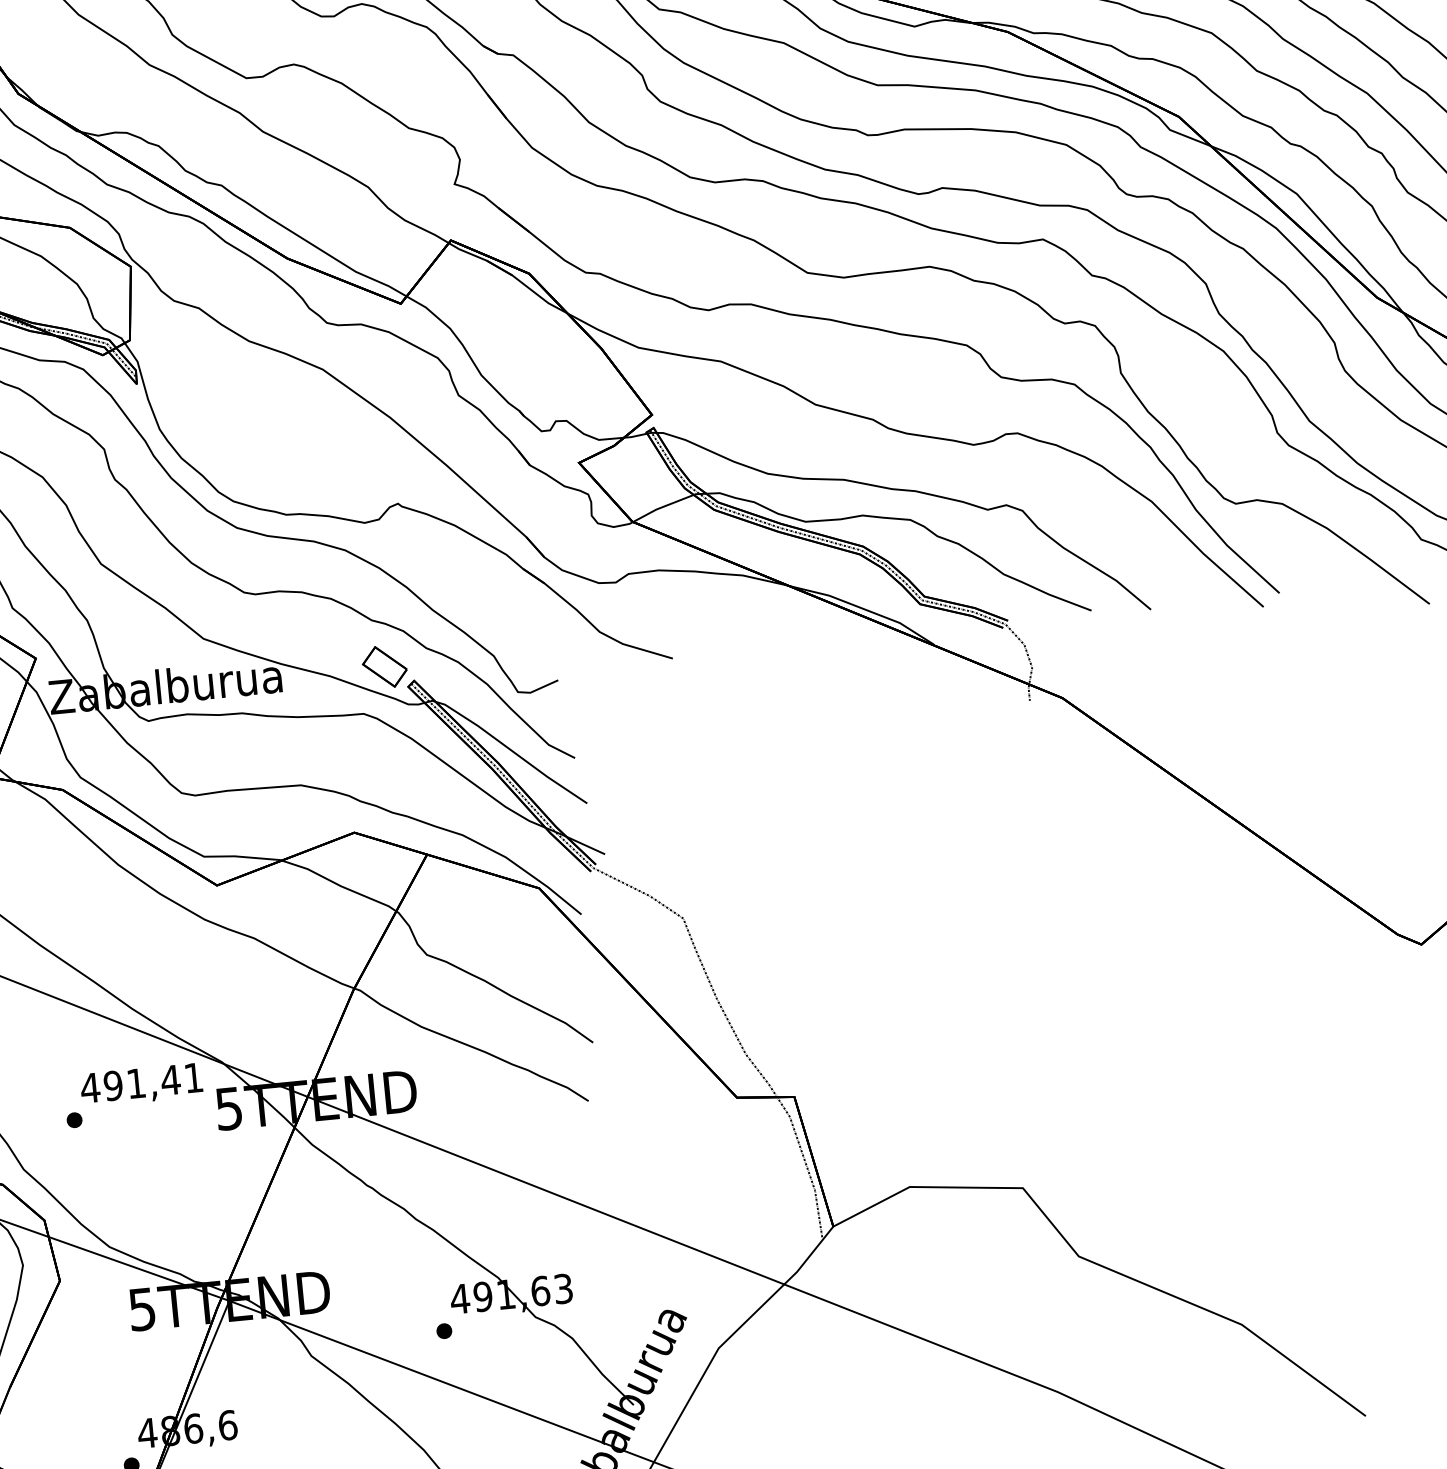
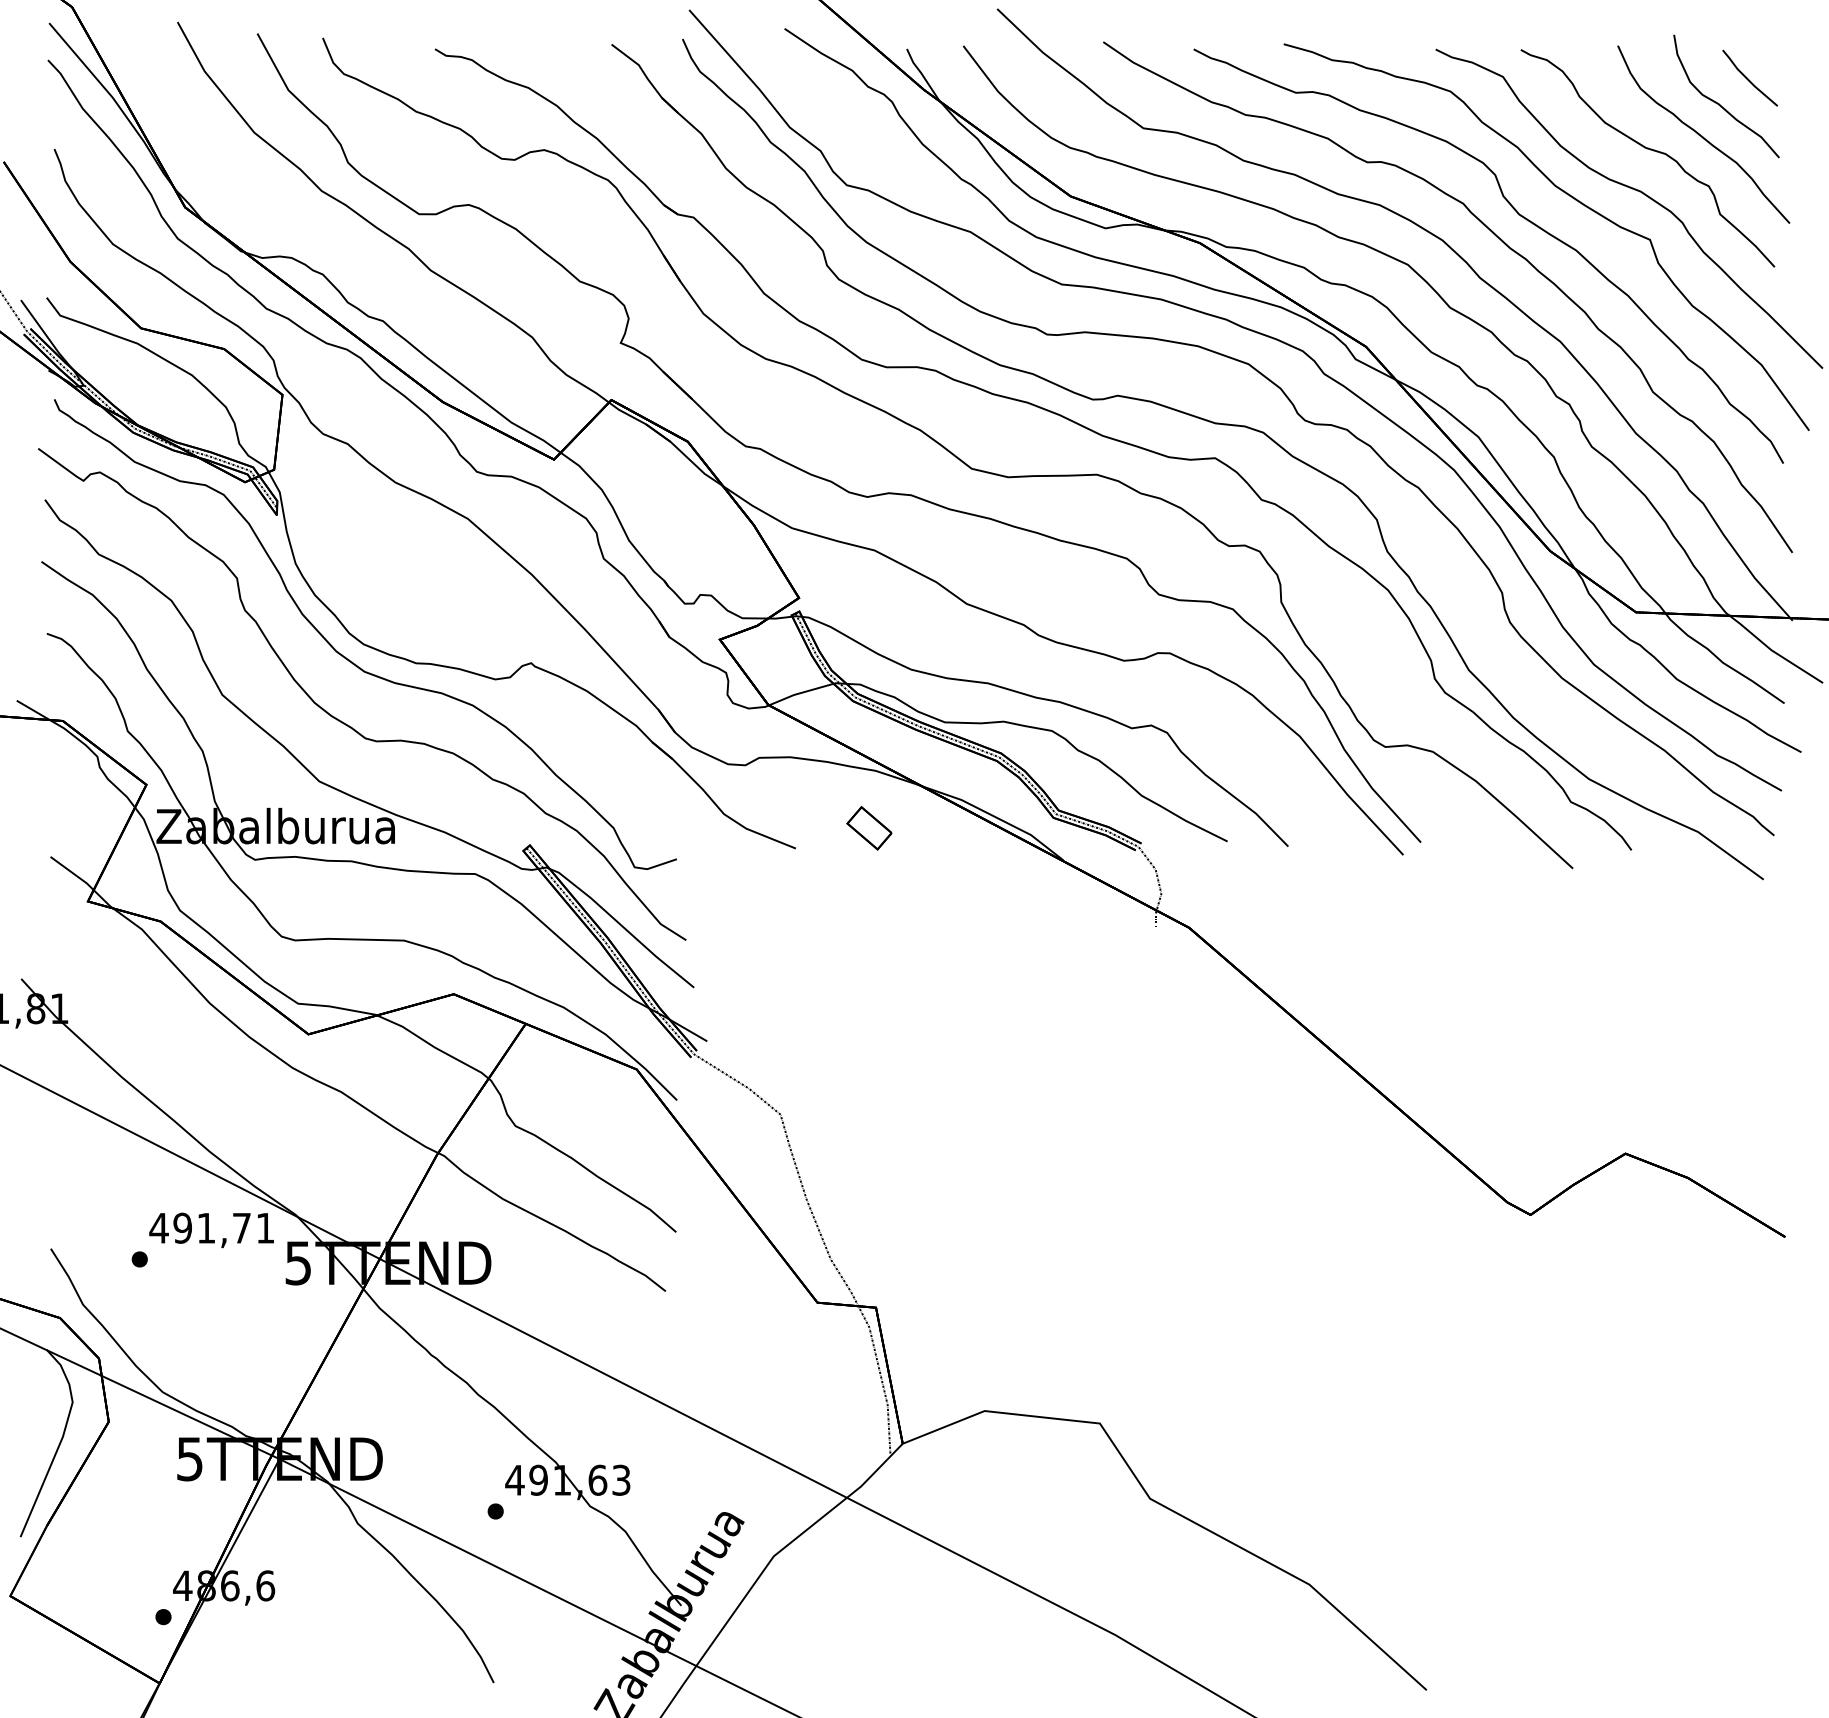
part: (384, 667) -> (869, 828), moved
text: (170, 1080) -> (241, 1228), 491,41 -> 491,71

